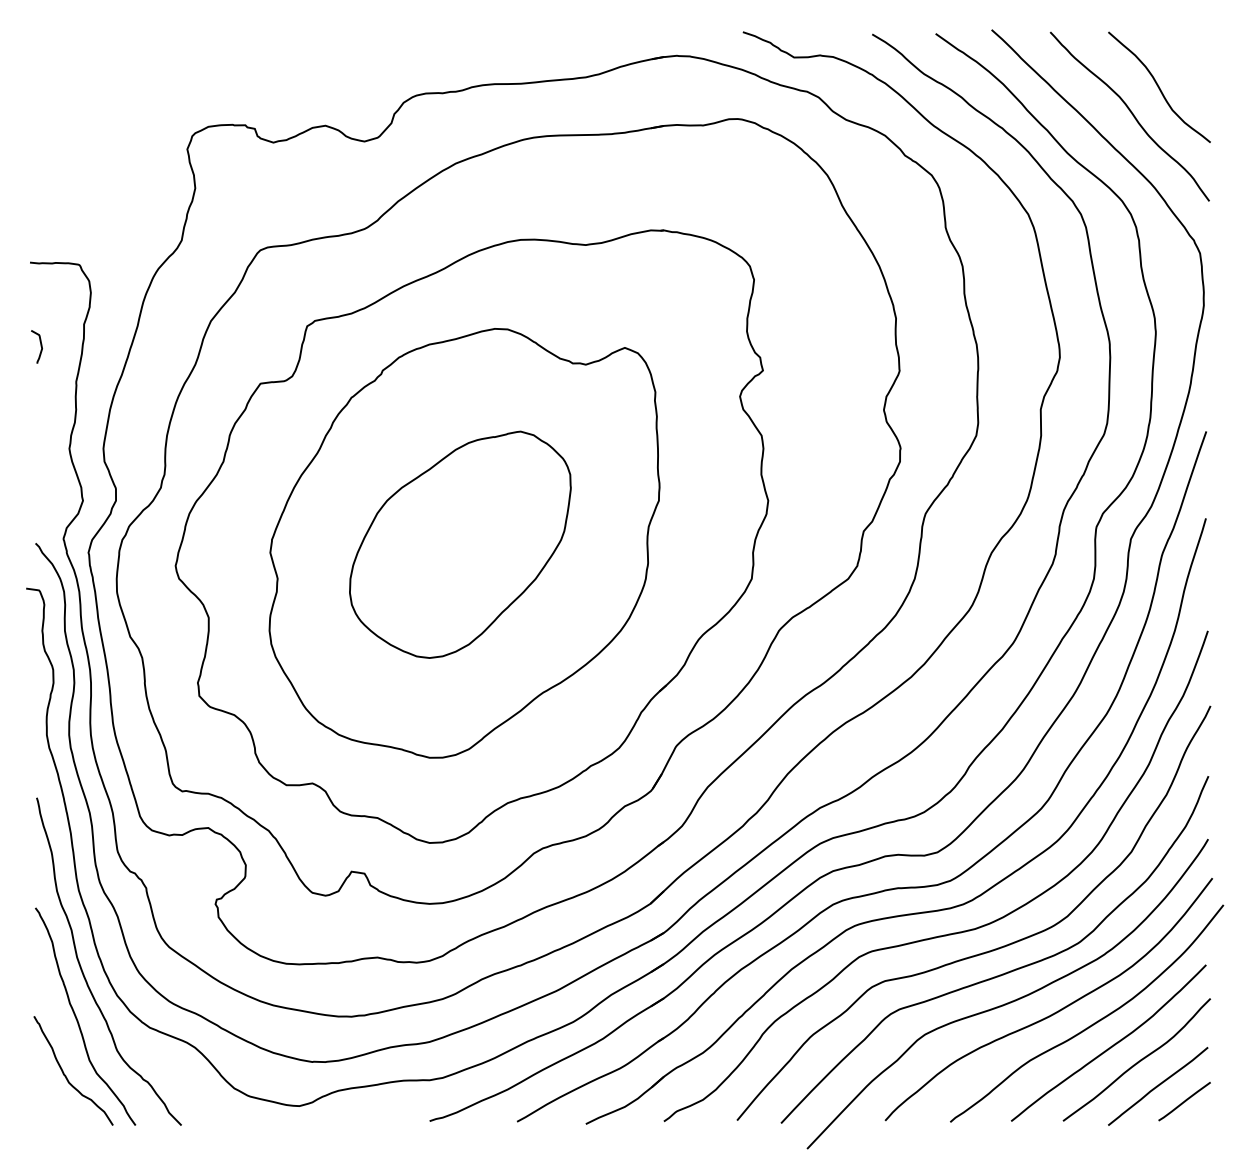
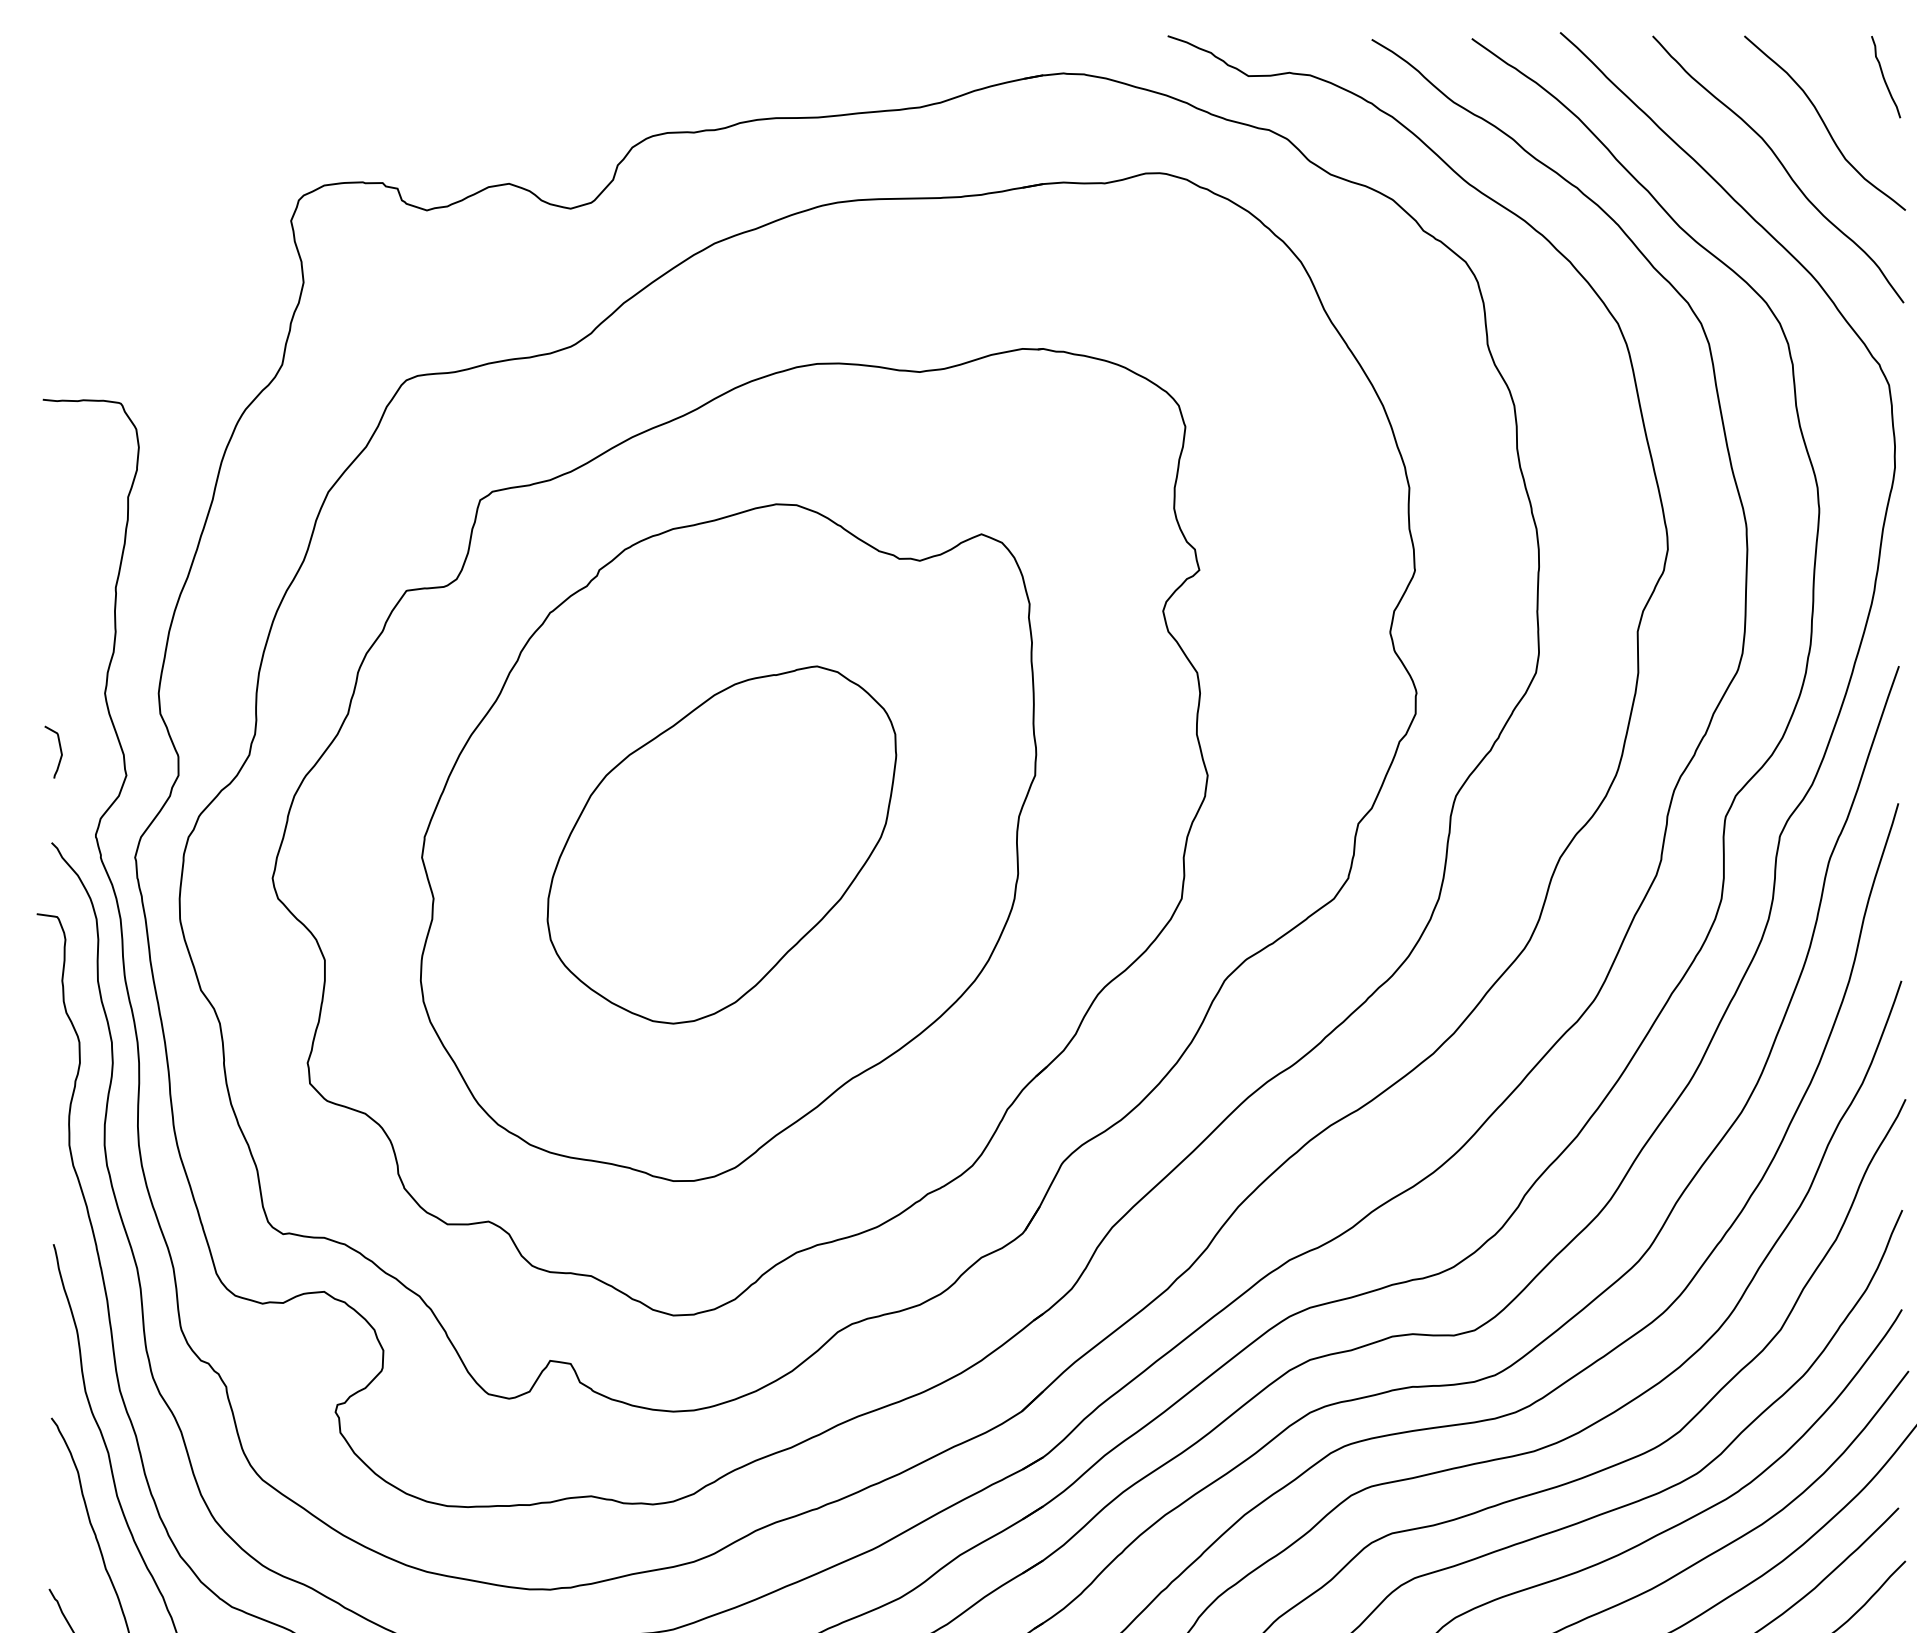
curve: (1197, 58) -> (1884, 77), added
curve: (40, 346) -> (59, 751), moved

